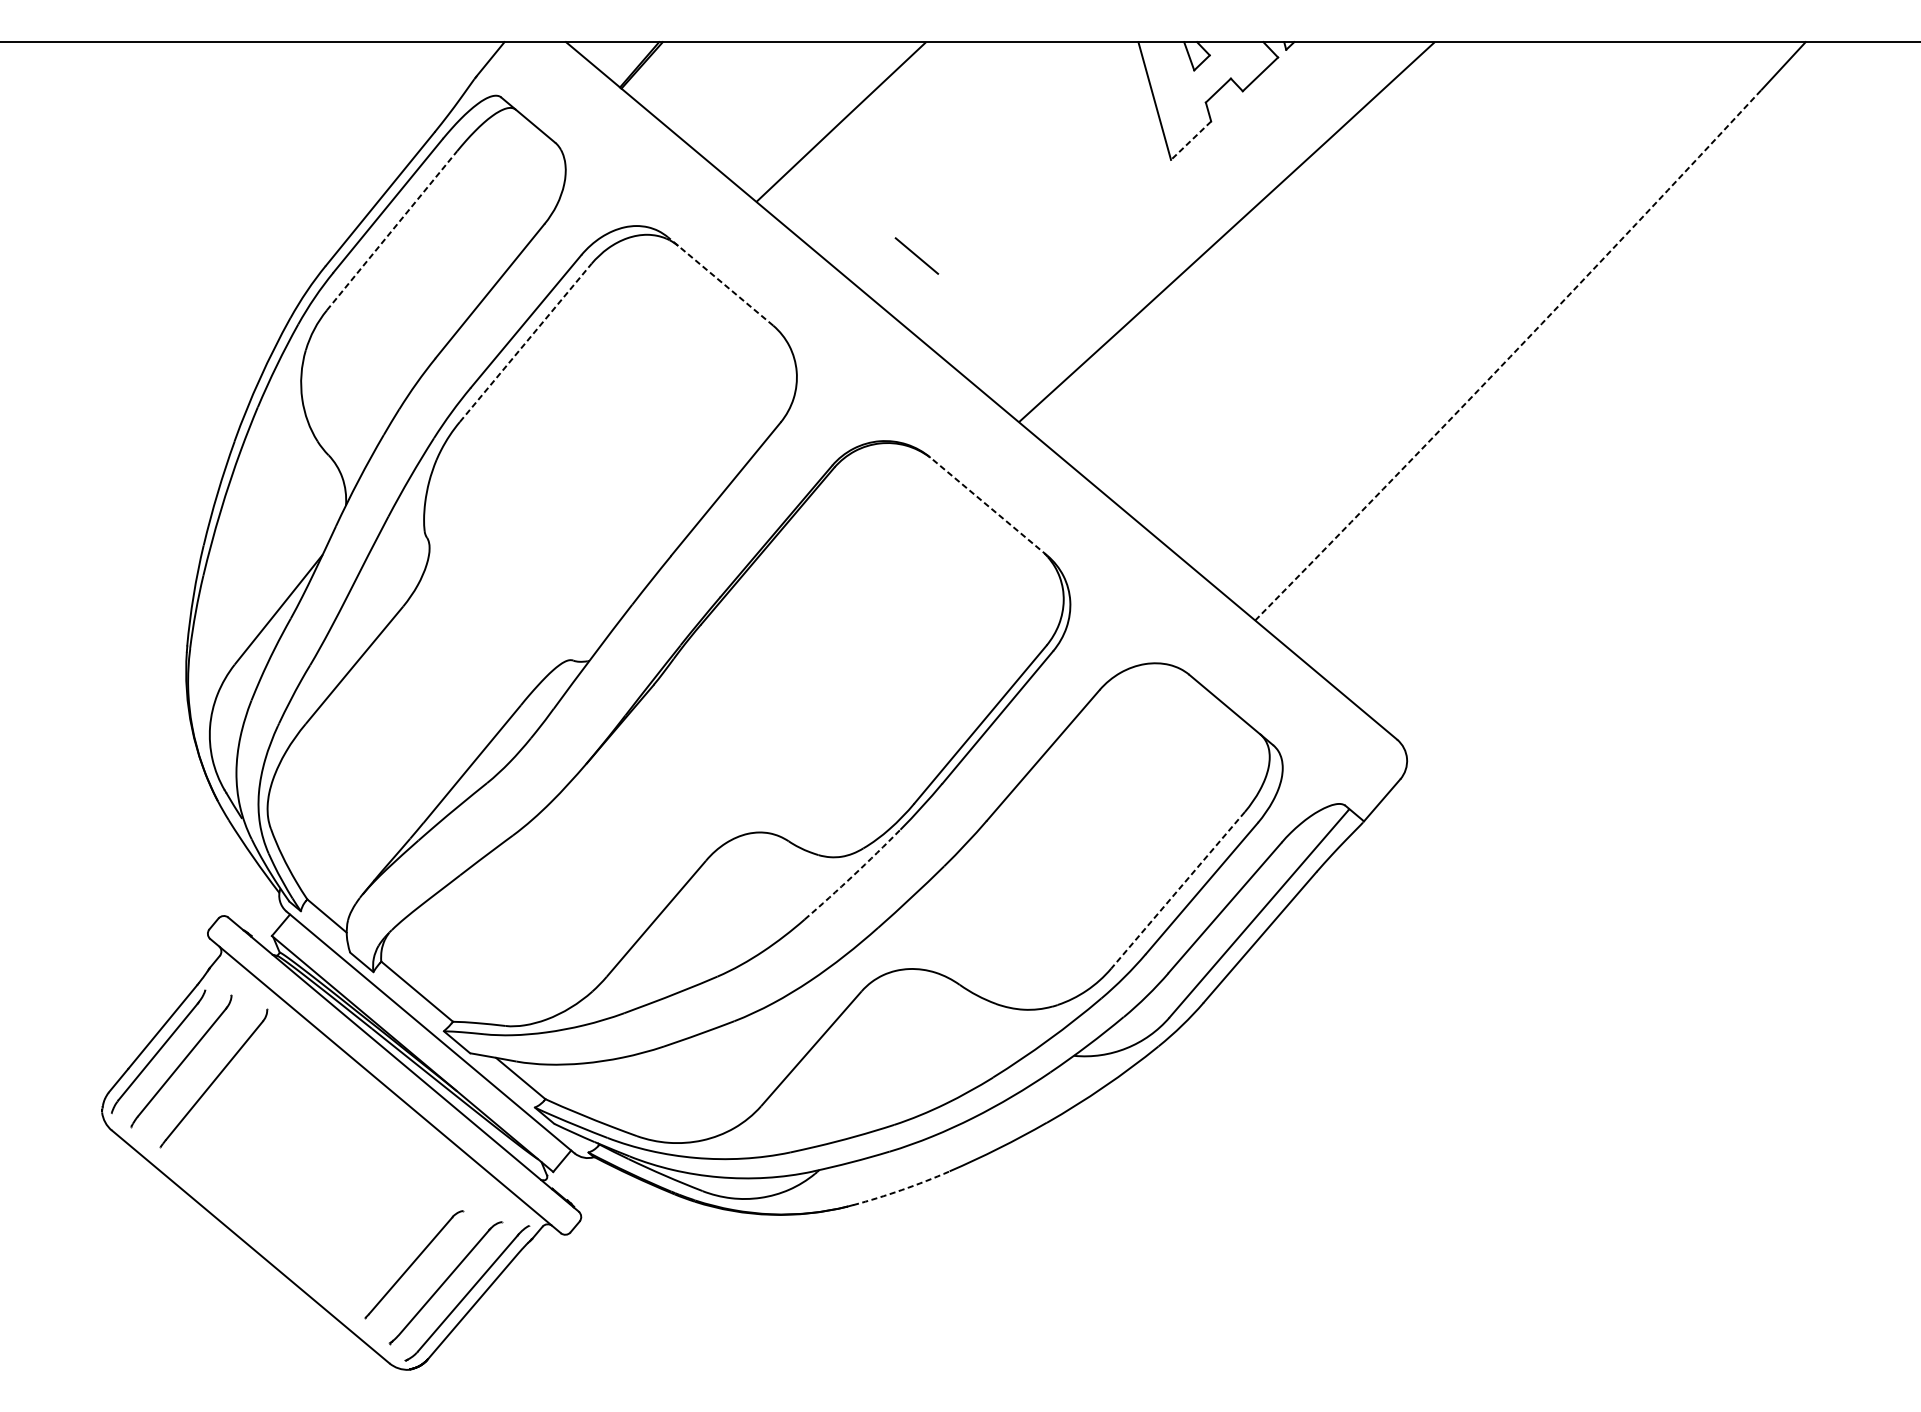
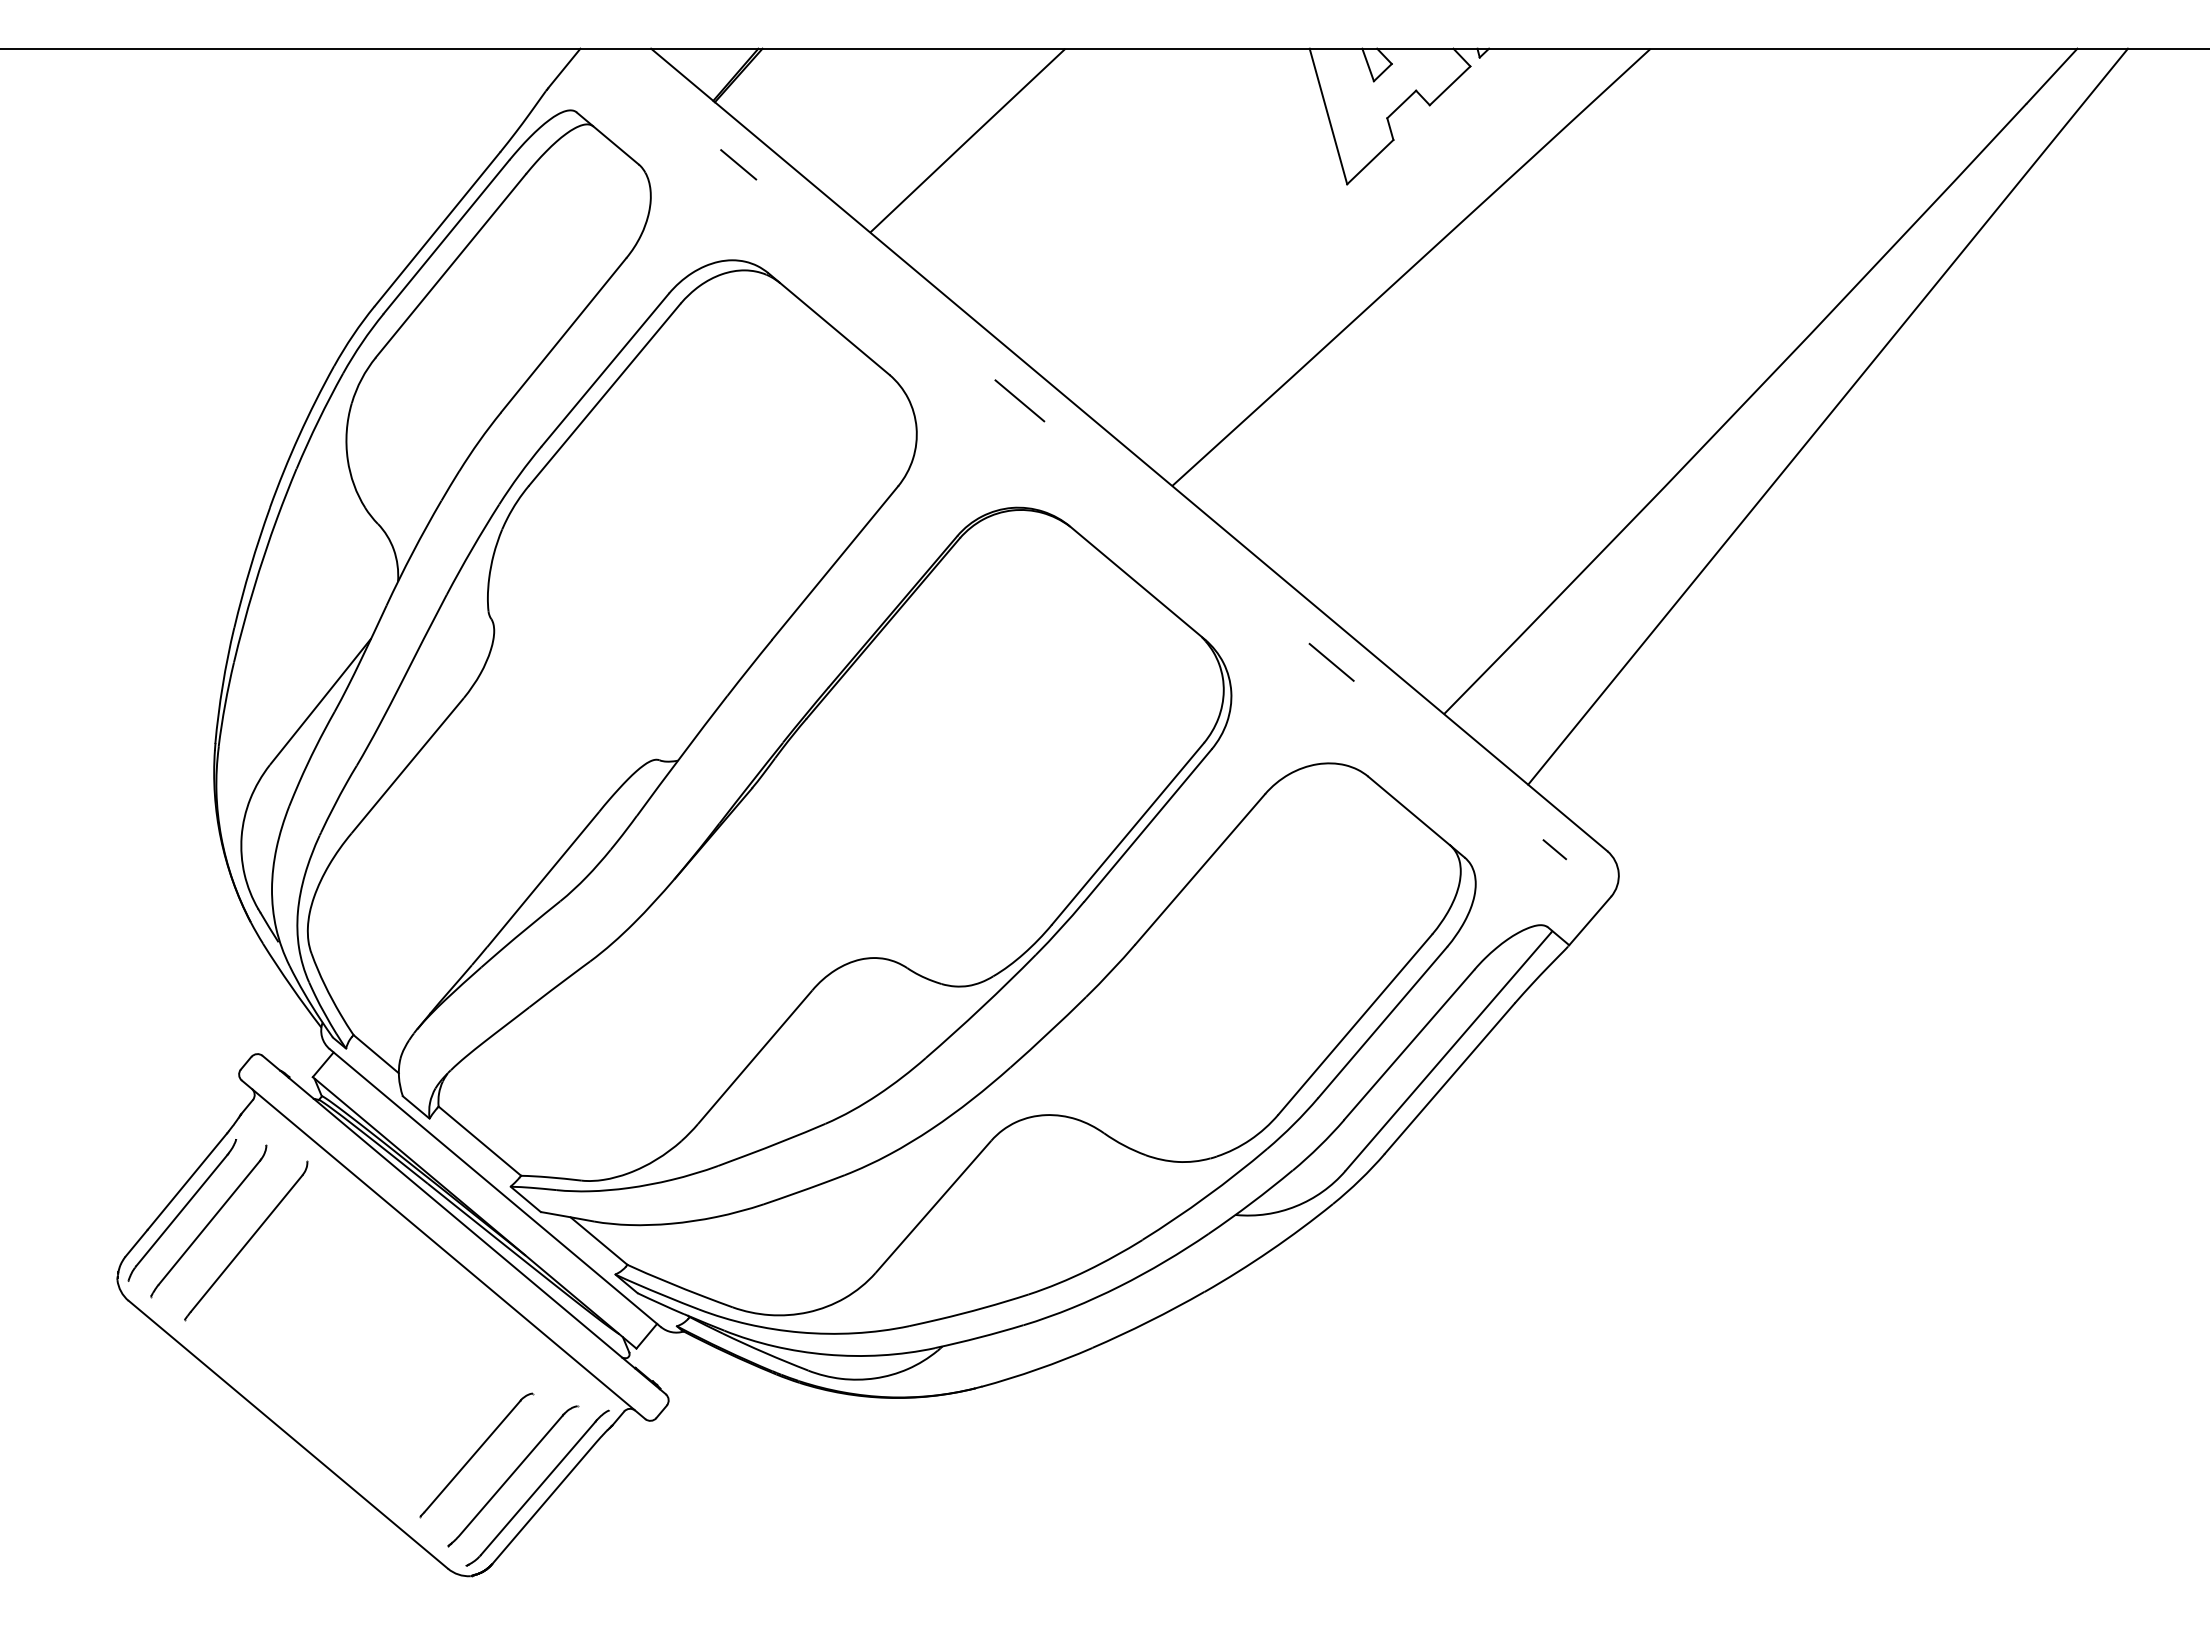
line: (1190, 141) -> (1369, 162), dashed -> solid
line: (641, 142) -> (738, 164), added
line: (392, 230) -> (451, 265), dashed -> solid
line: (916, 255) -> (1019, 400), moved
line: (720, 280) -> (828, 323), dashed -> solid
line: (526, 342) -> (605, 394), dashed -> solid
arc: (1510, 356) -> (1737, 410), dashed -> solid
line: (1588, 361) -> (1827, 416), added
line: (988, 506) -> (1137, 583), dashed -> solid
line: (1157, 574) -> (1331, 661), added
line: (1351, 738) -> (1554, 849), added
arc: (853, 875) -> (981, 1007), dashed -> solid
line: (1178, 890) -> (1355, 1024), dashed -> solid
arc: (901, 1190) -> (1037, 1369), dashed -> solid

